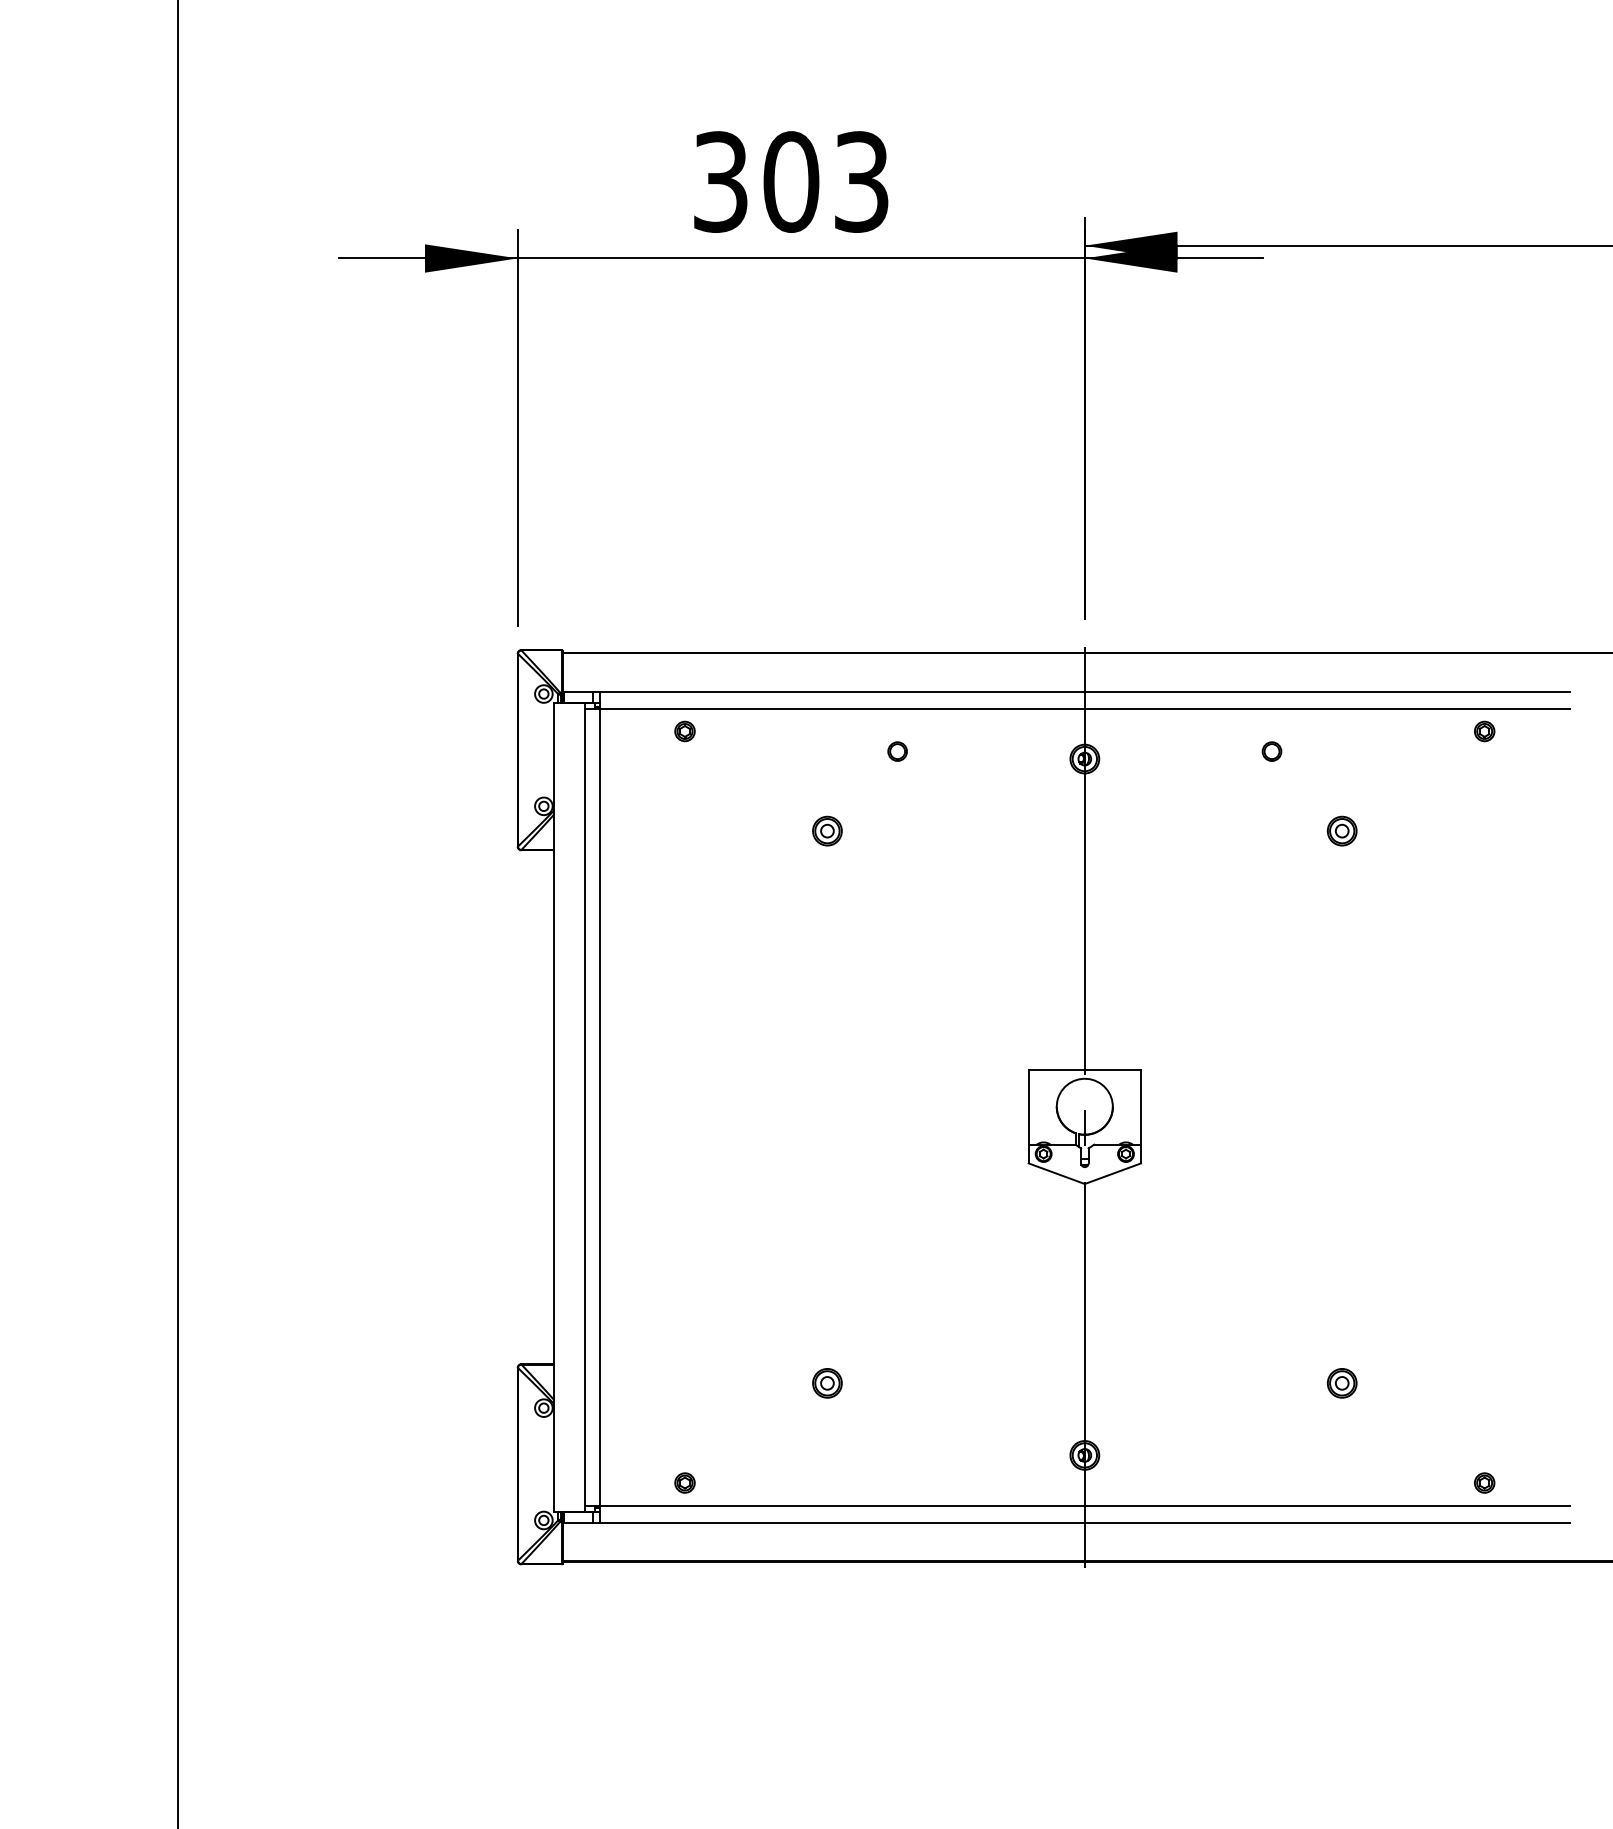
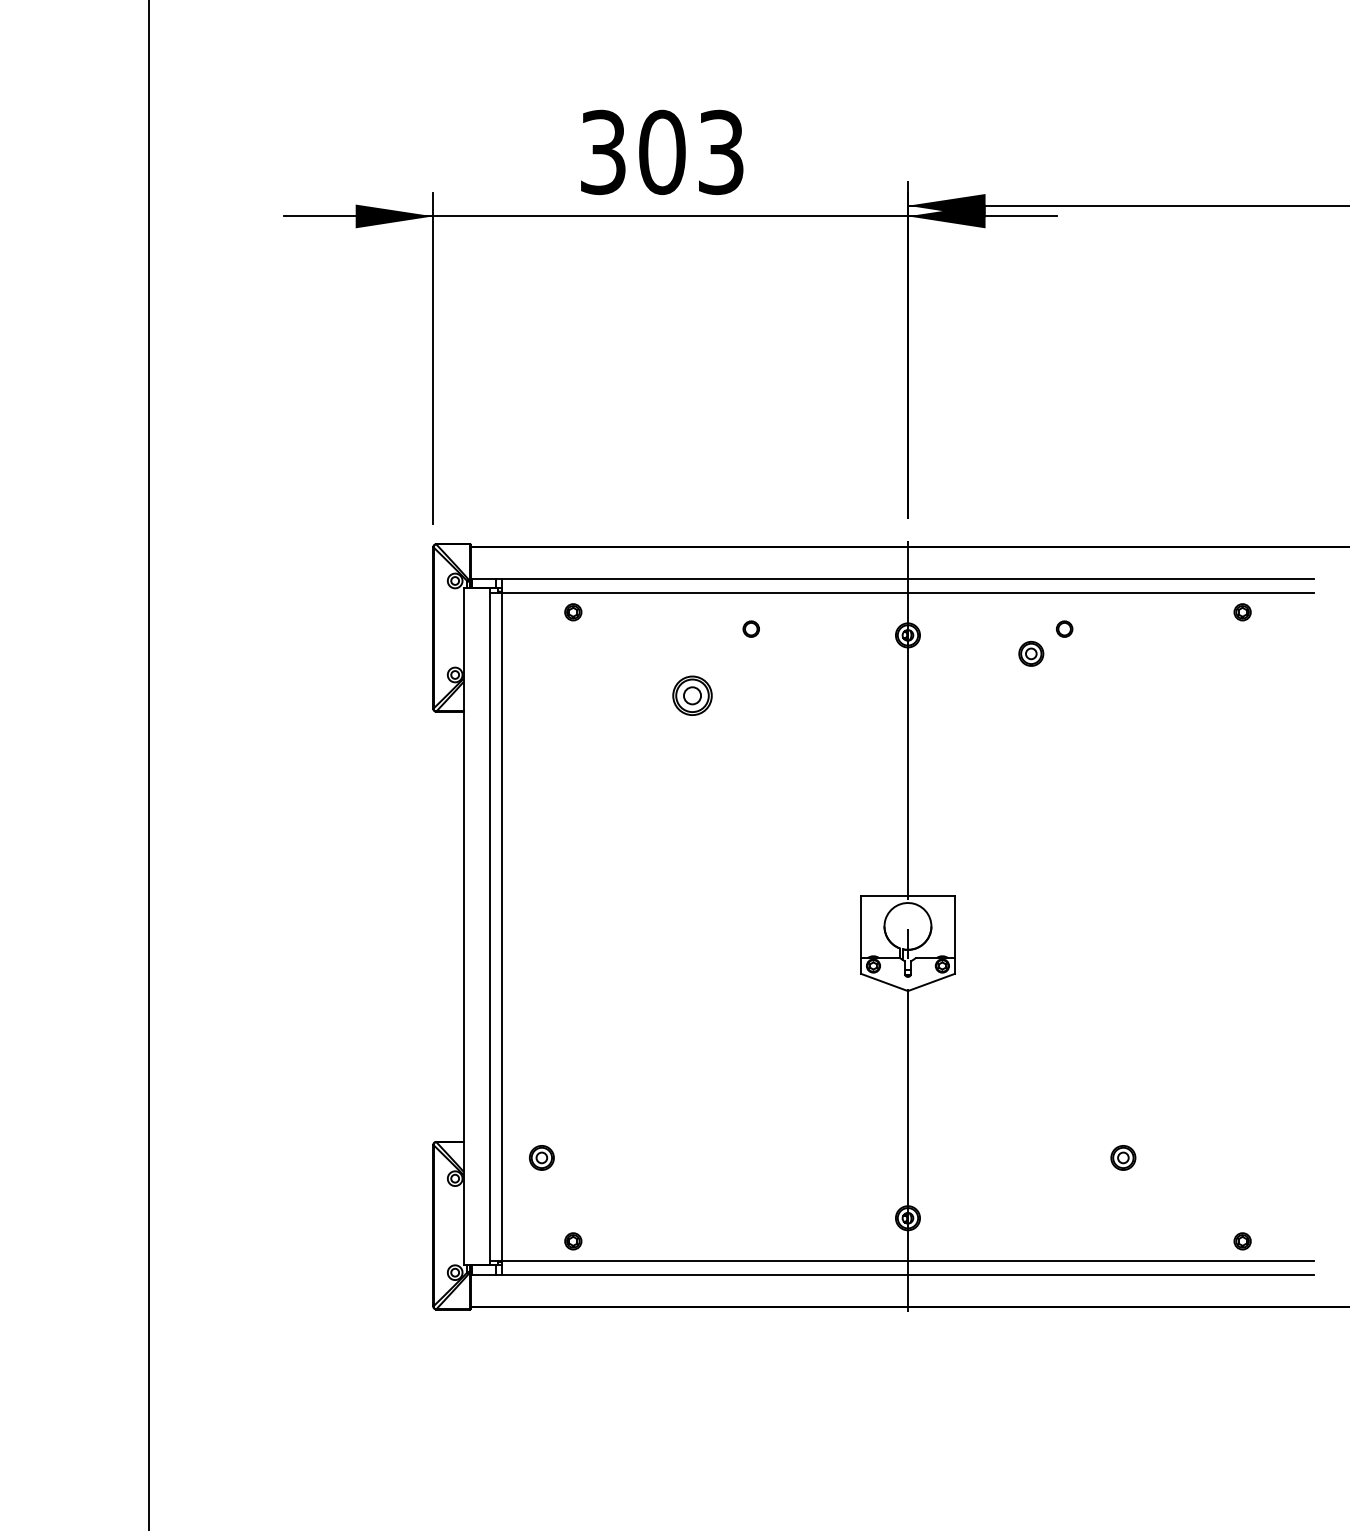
part: (827, 830) -> (692, 695), size x1.6
part: (1341, 830) -> (1030, 653), moved
part: (827, 1383) -> (541, 1158), moved

